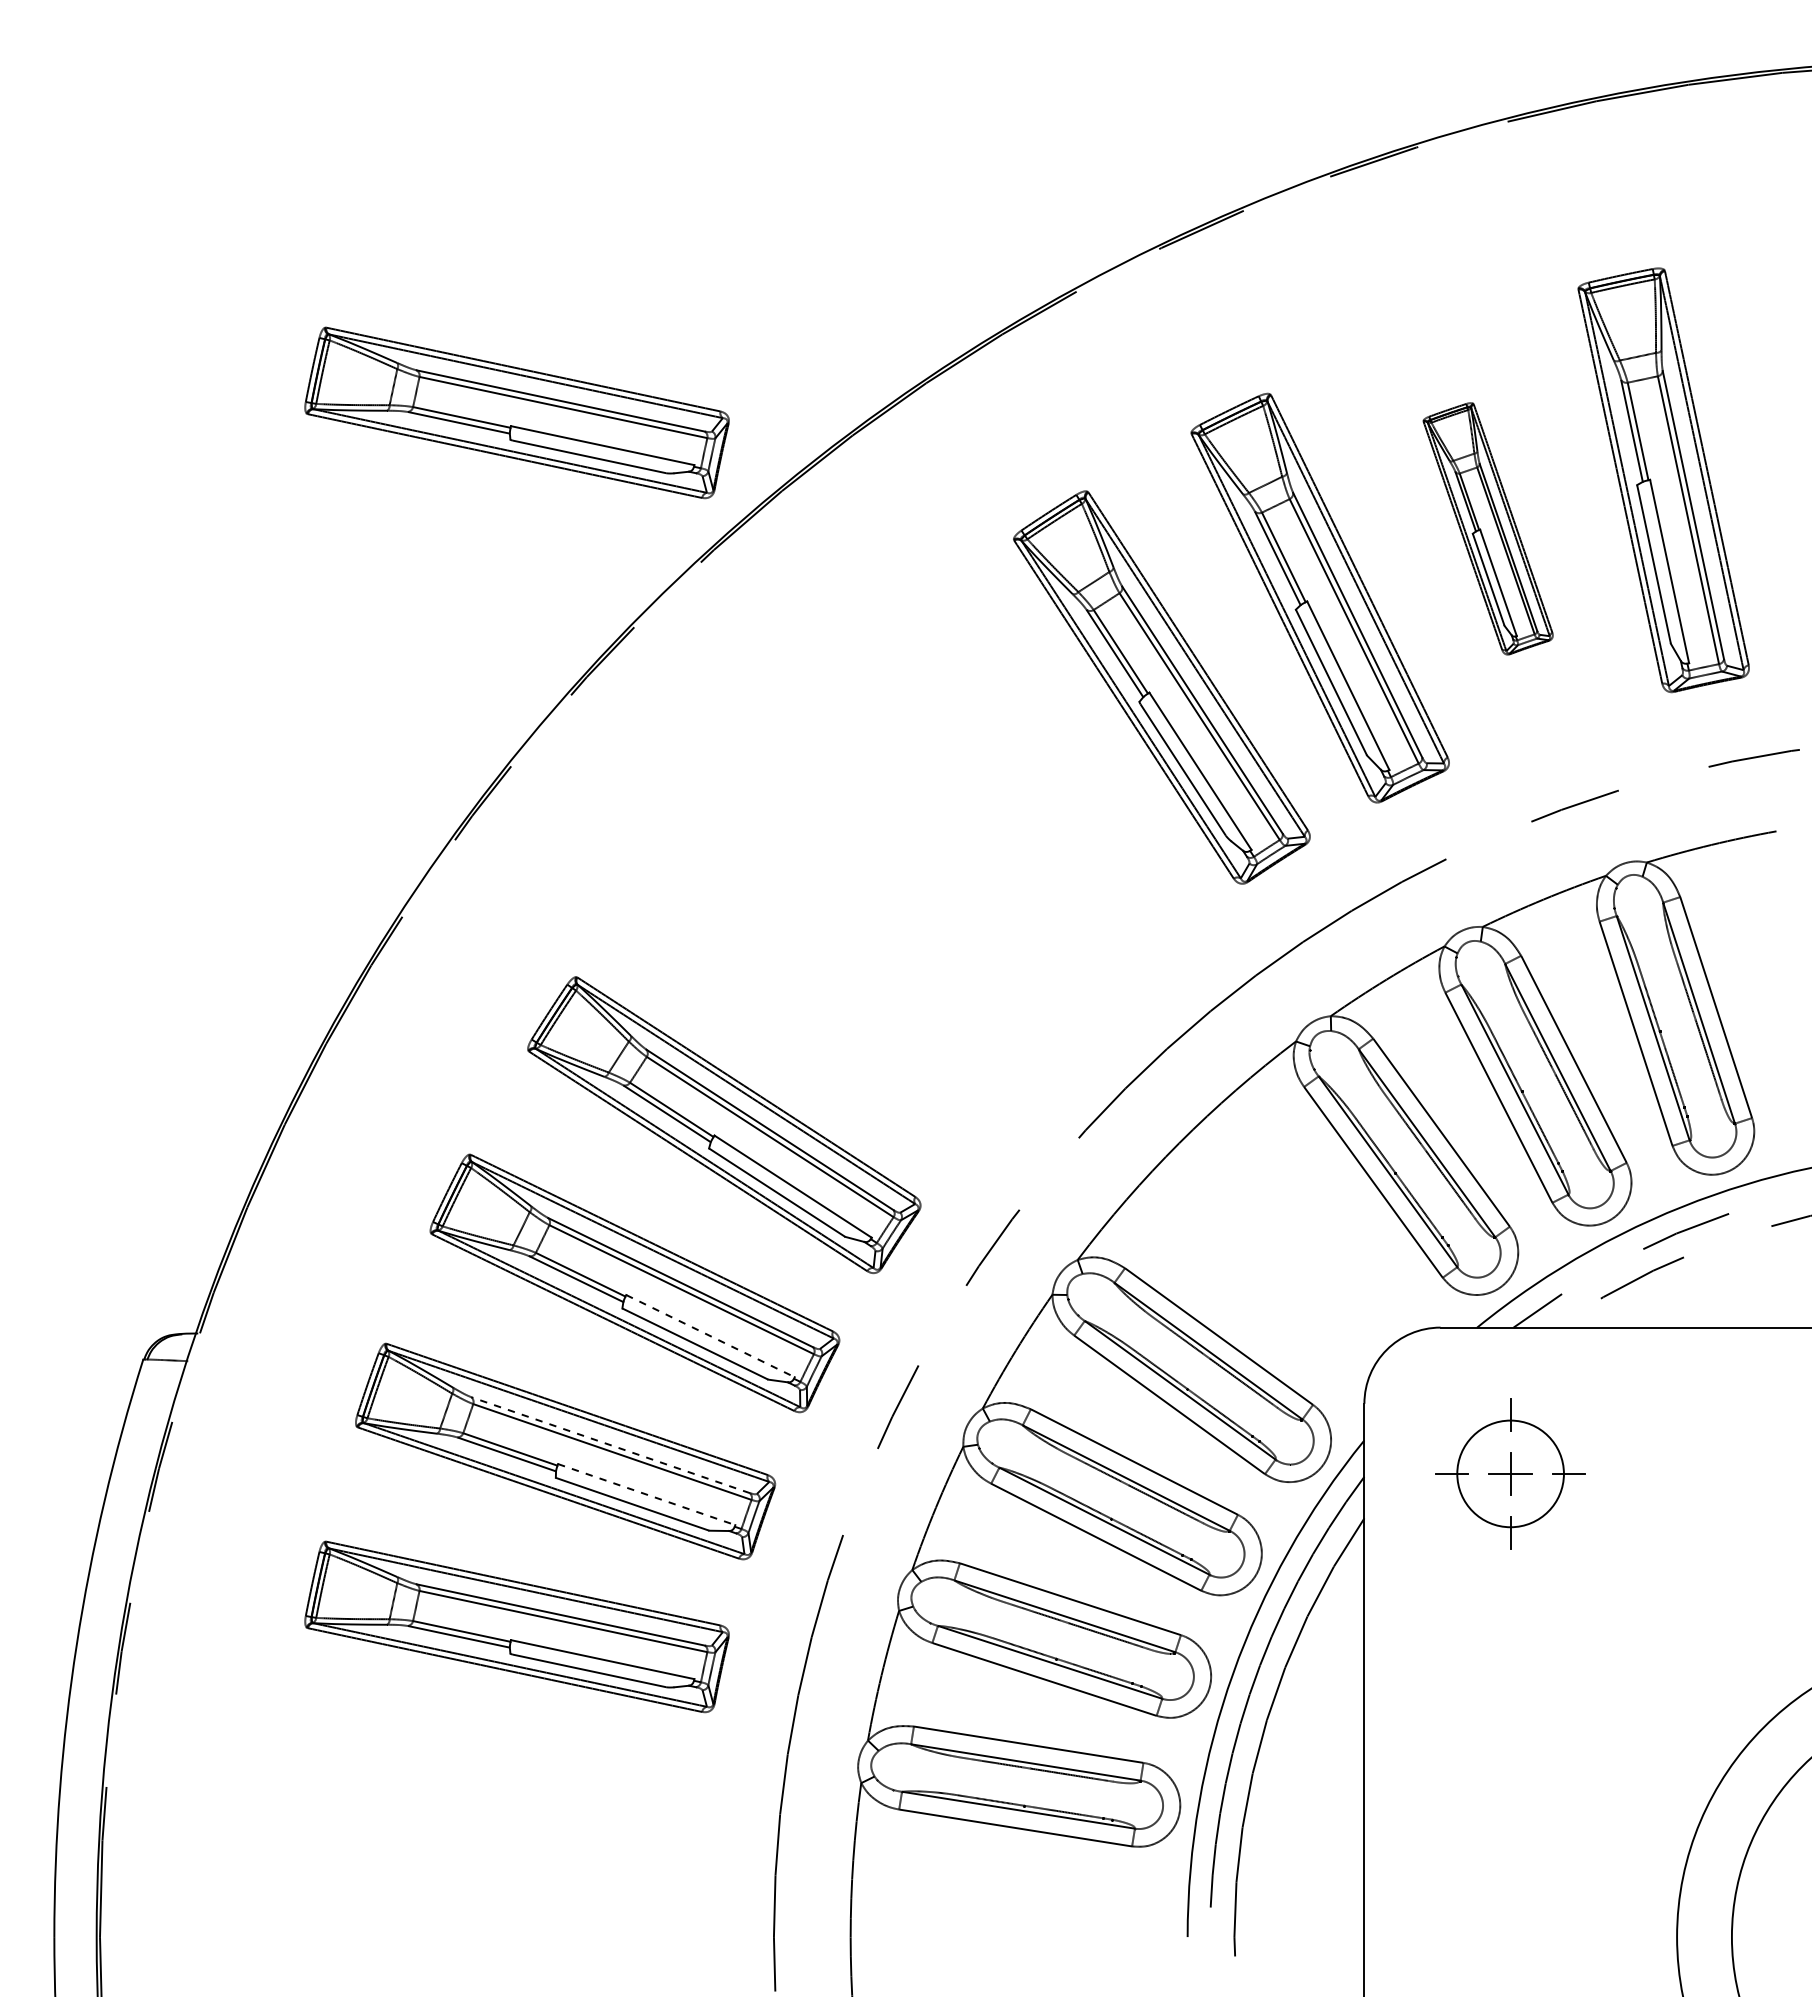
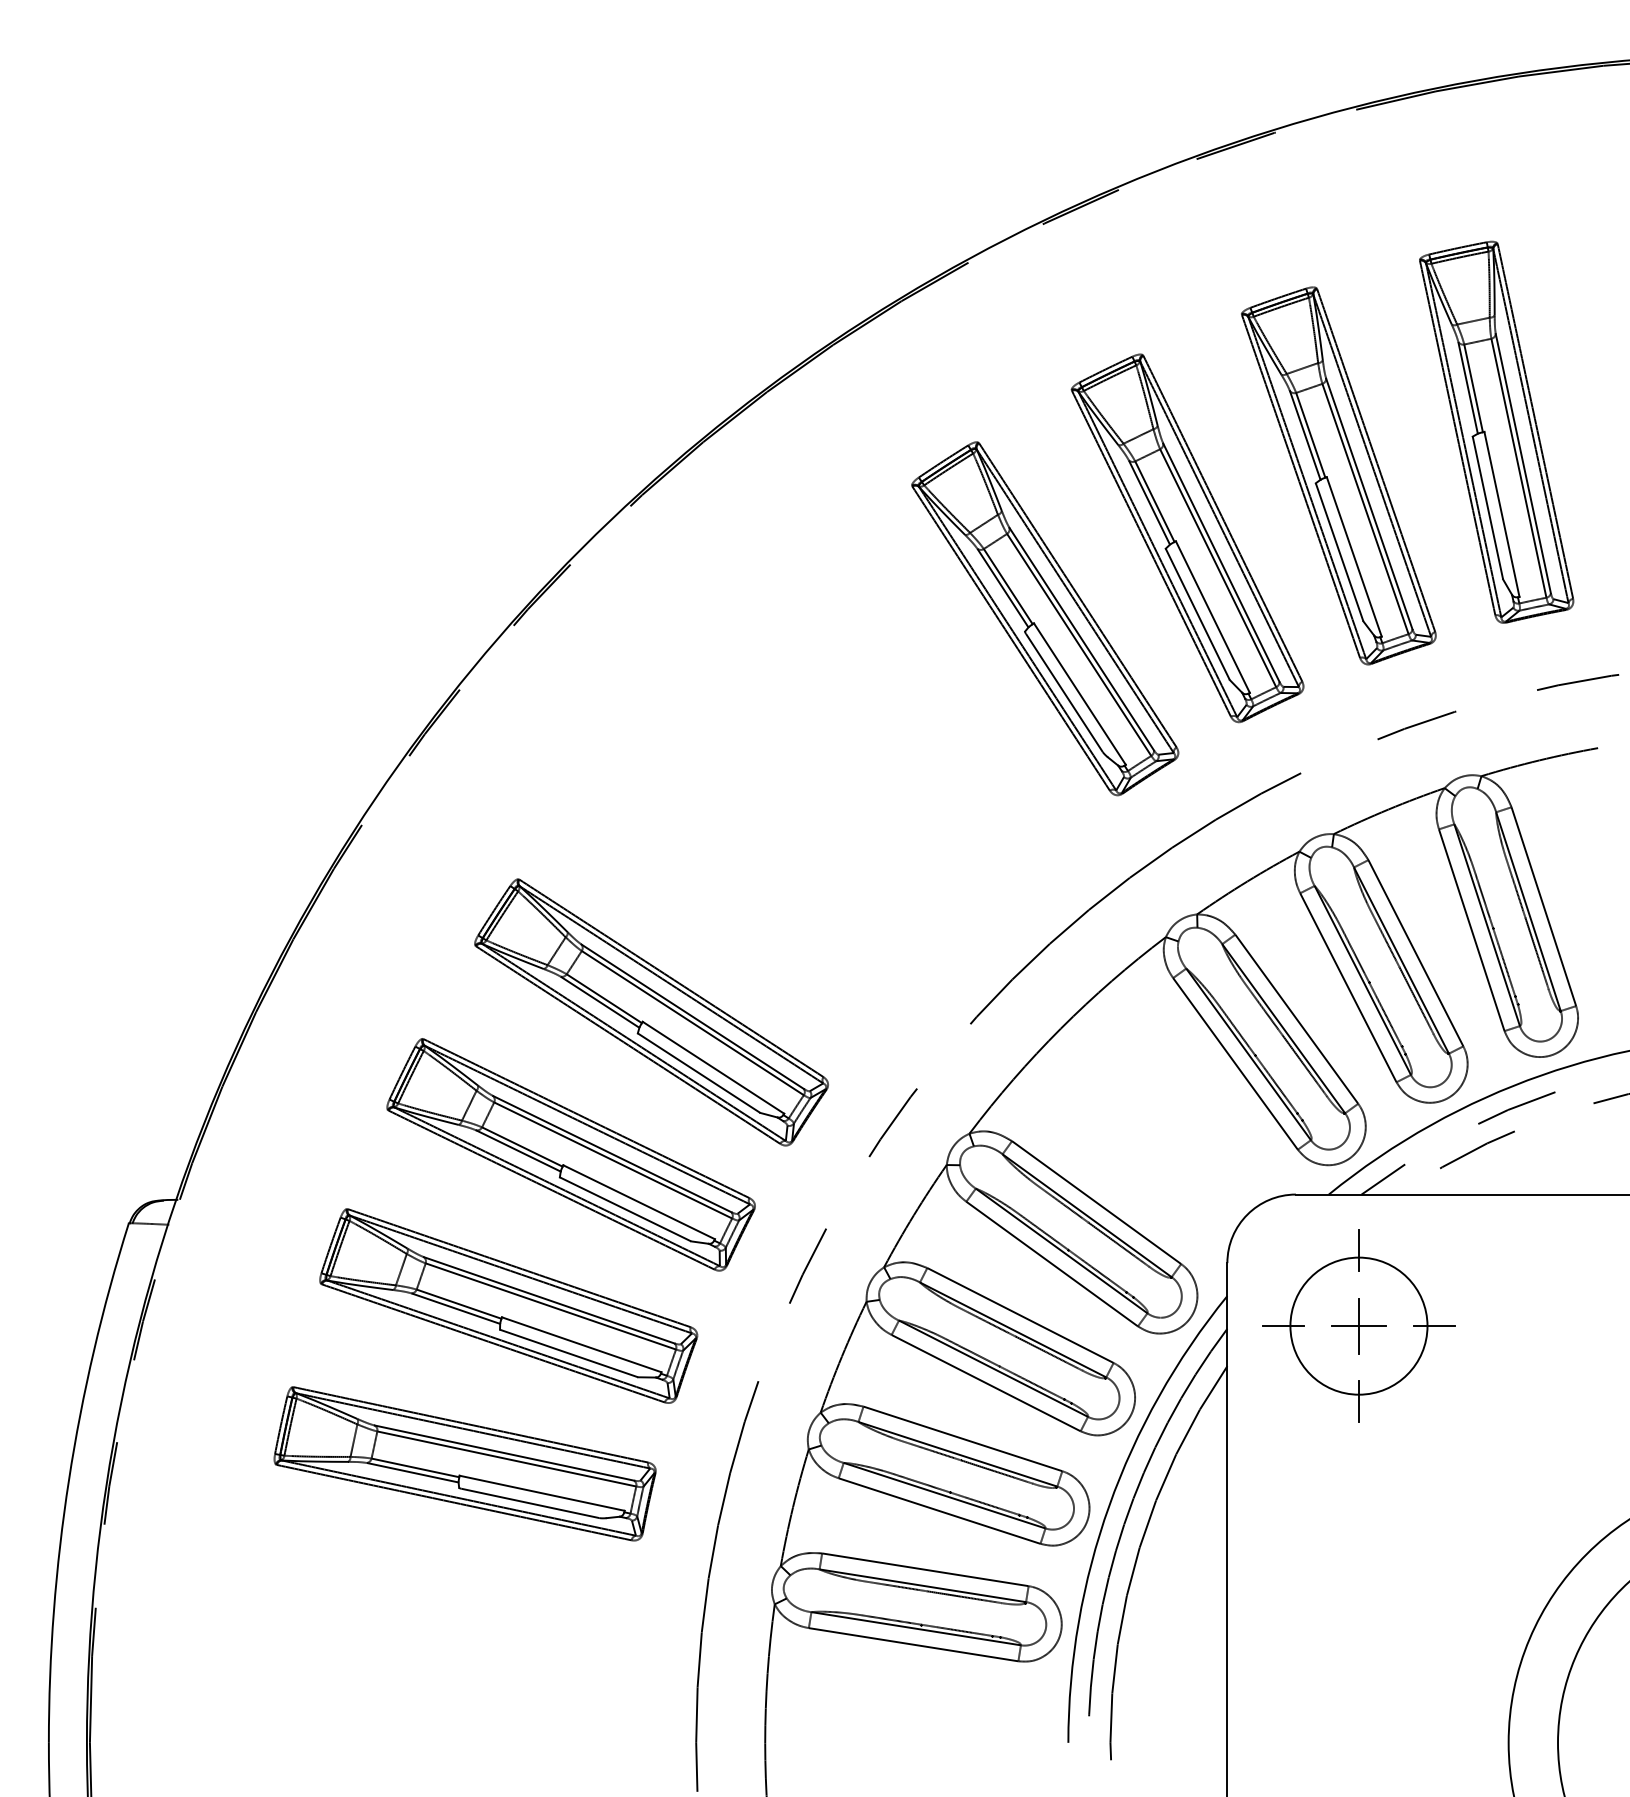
part: (516, 412) -> (464, 371), removed
part: (1487, 528) -> (1338, 475), size x1.67
line: (710, 1336) -> (639, 1202), dashed -> solid
line: (610, 1445) -> (549, 1300), dashed -> solid
part: (1510, 1473) -> (1358, 1325), size x1.43
line: (646, 1494) -> (581, 1344), dashed -> solid

